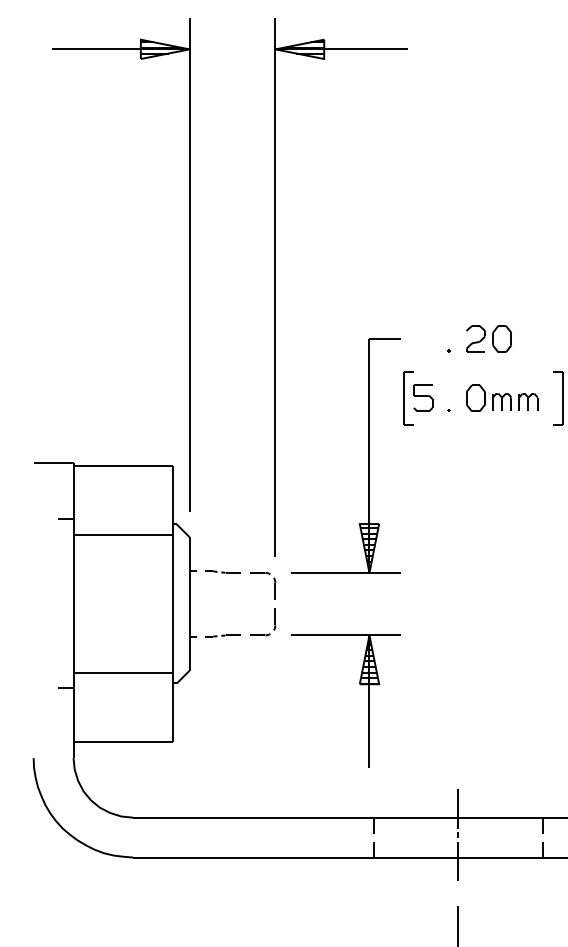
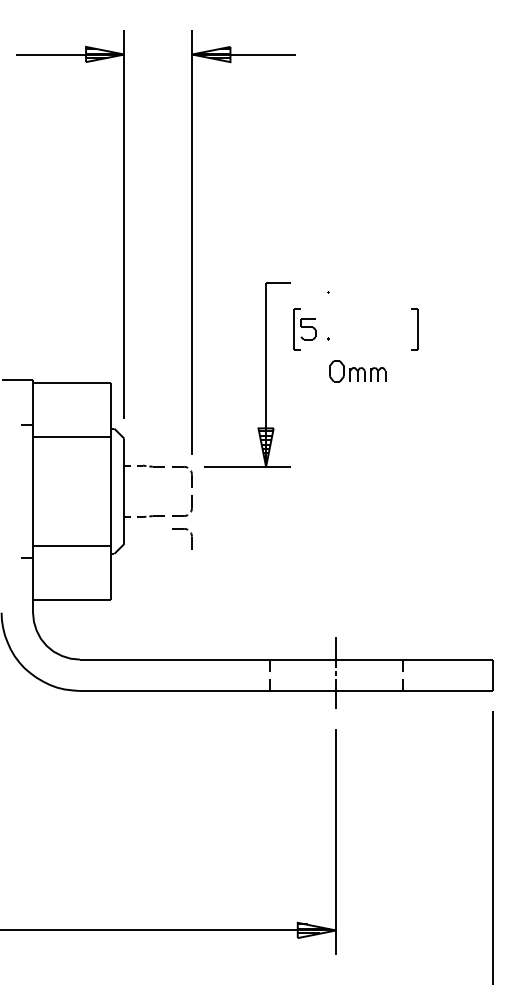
part: (489, 338) -> (360, 282), removed
part: (502, 398) -> (357, 371), moved
part: (273, 660) -> (190, 535), added
part: (359, 685) -> (258, 555), removed

